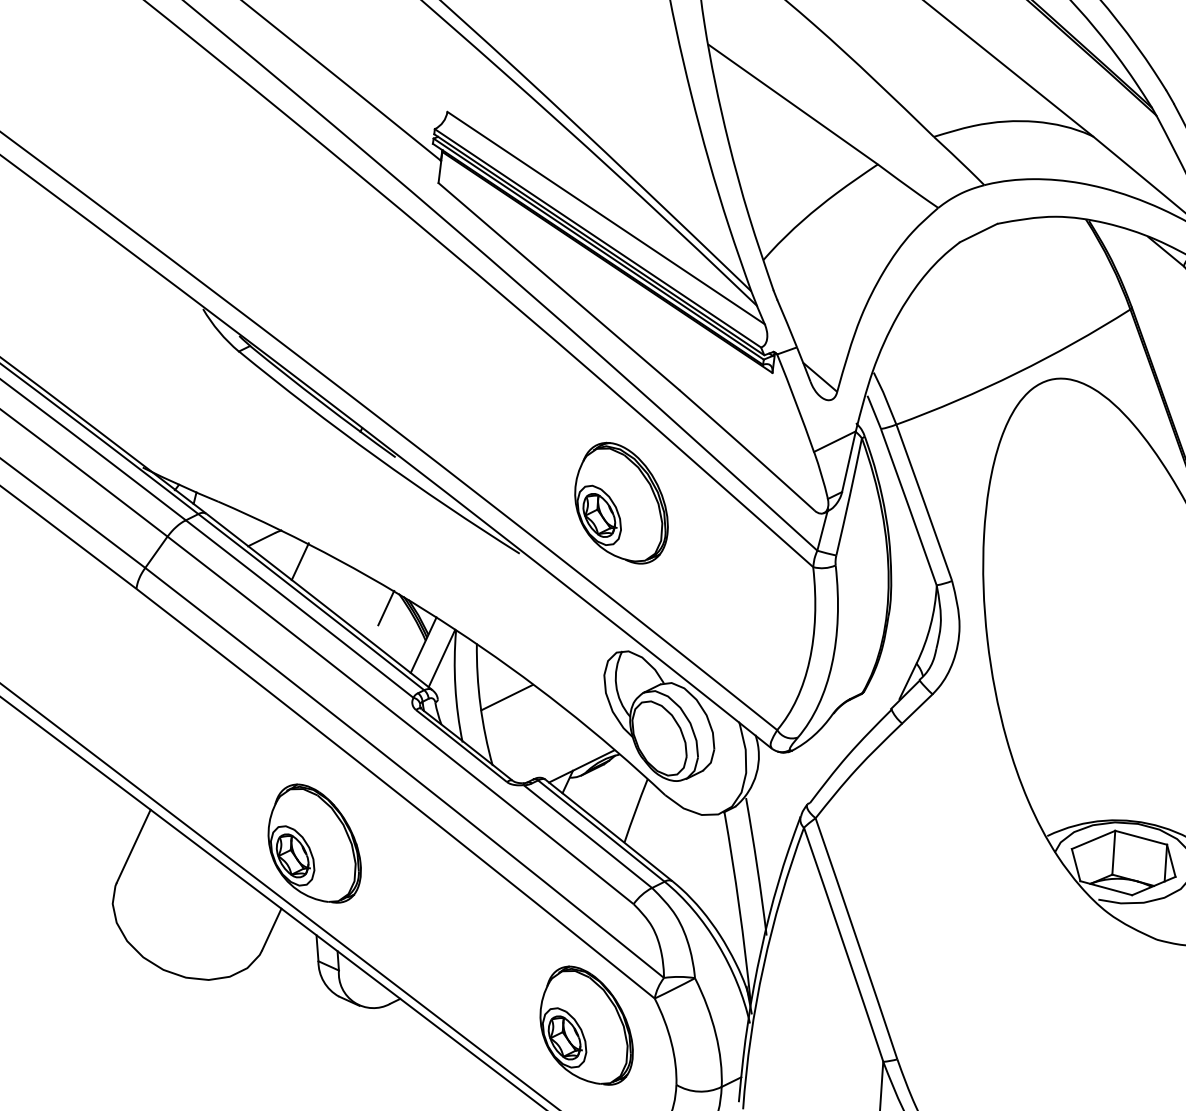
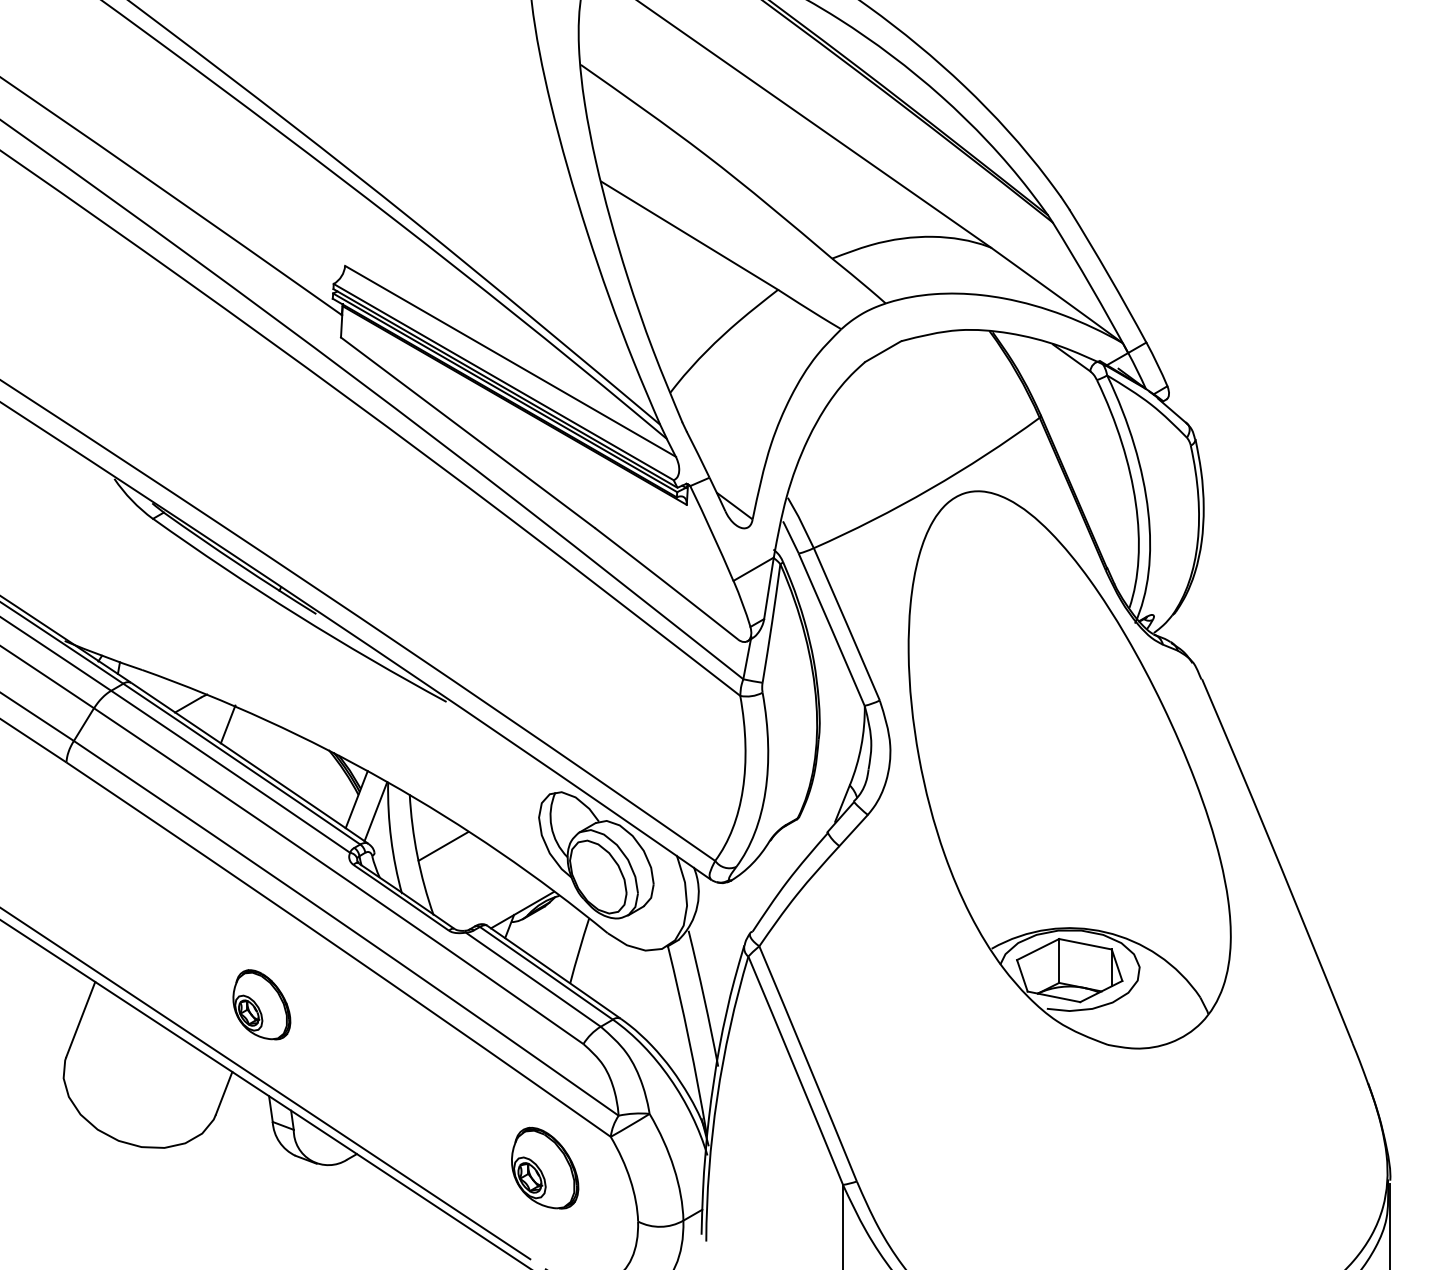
part: (621, 502) -> (544, 644), removed
line: (385, 607) -> (316, 764), removed
part: (315, 843) -> (261, 1004), size x0.6
part: (586, 1024) -> (544, 1167), size x0.7

